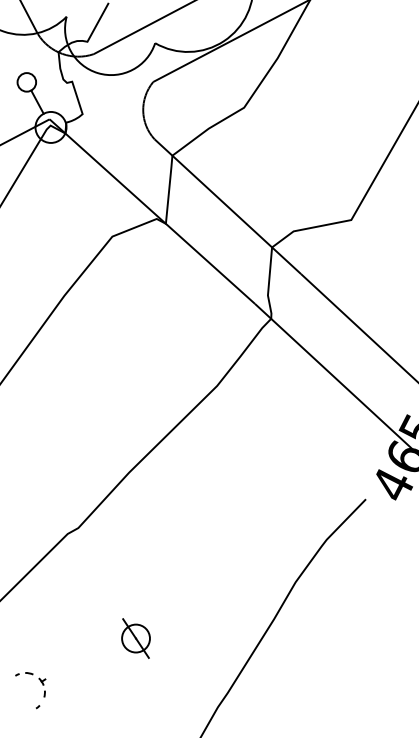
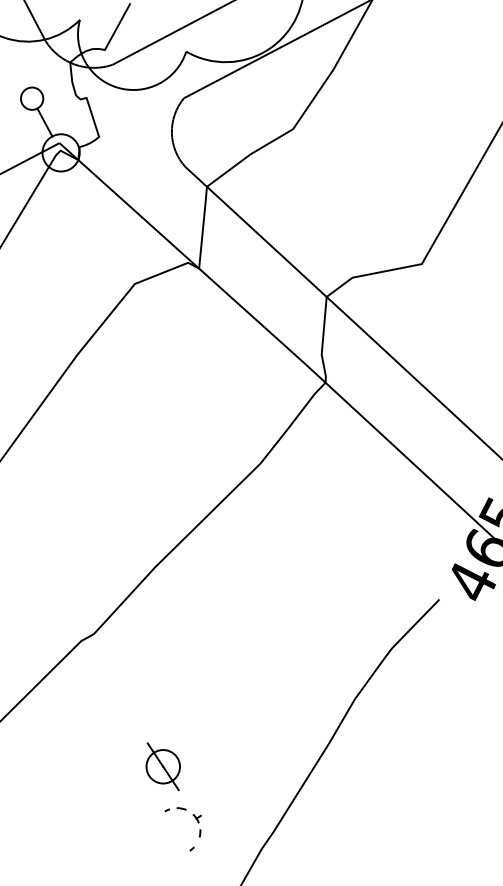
part: (40, 682) -> (195, 819), moved

